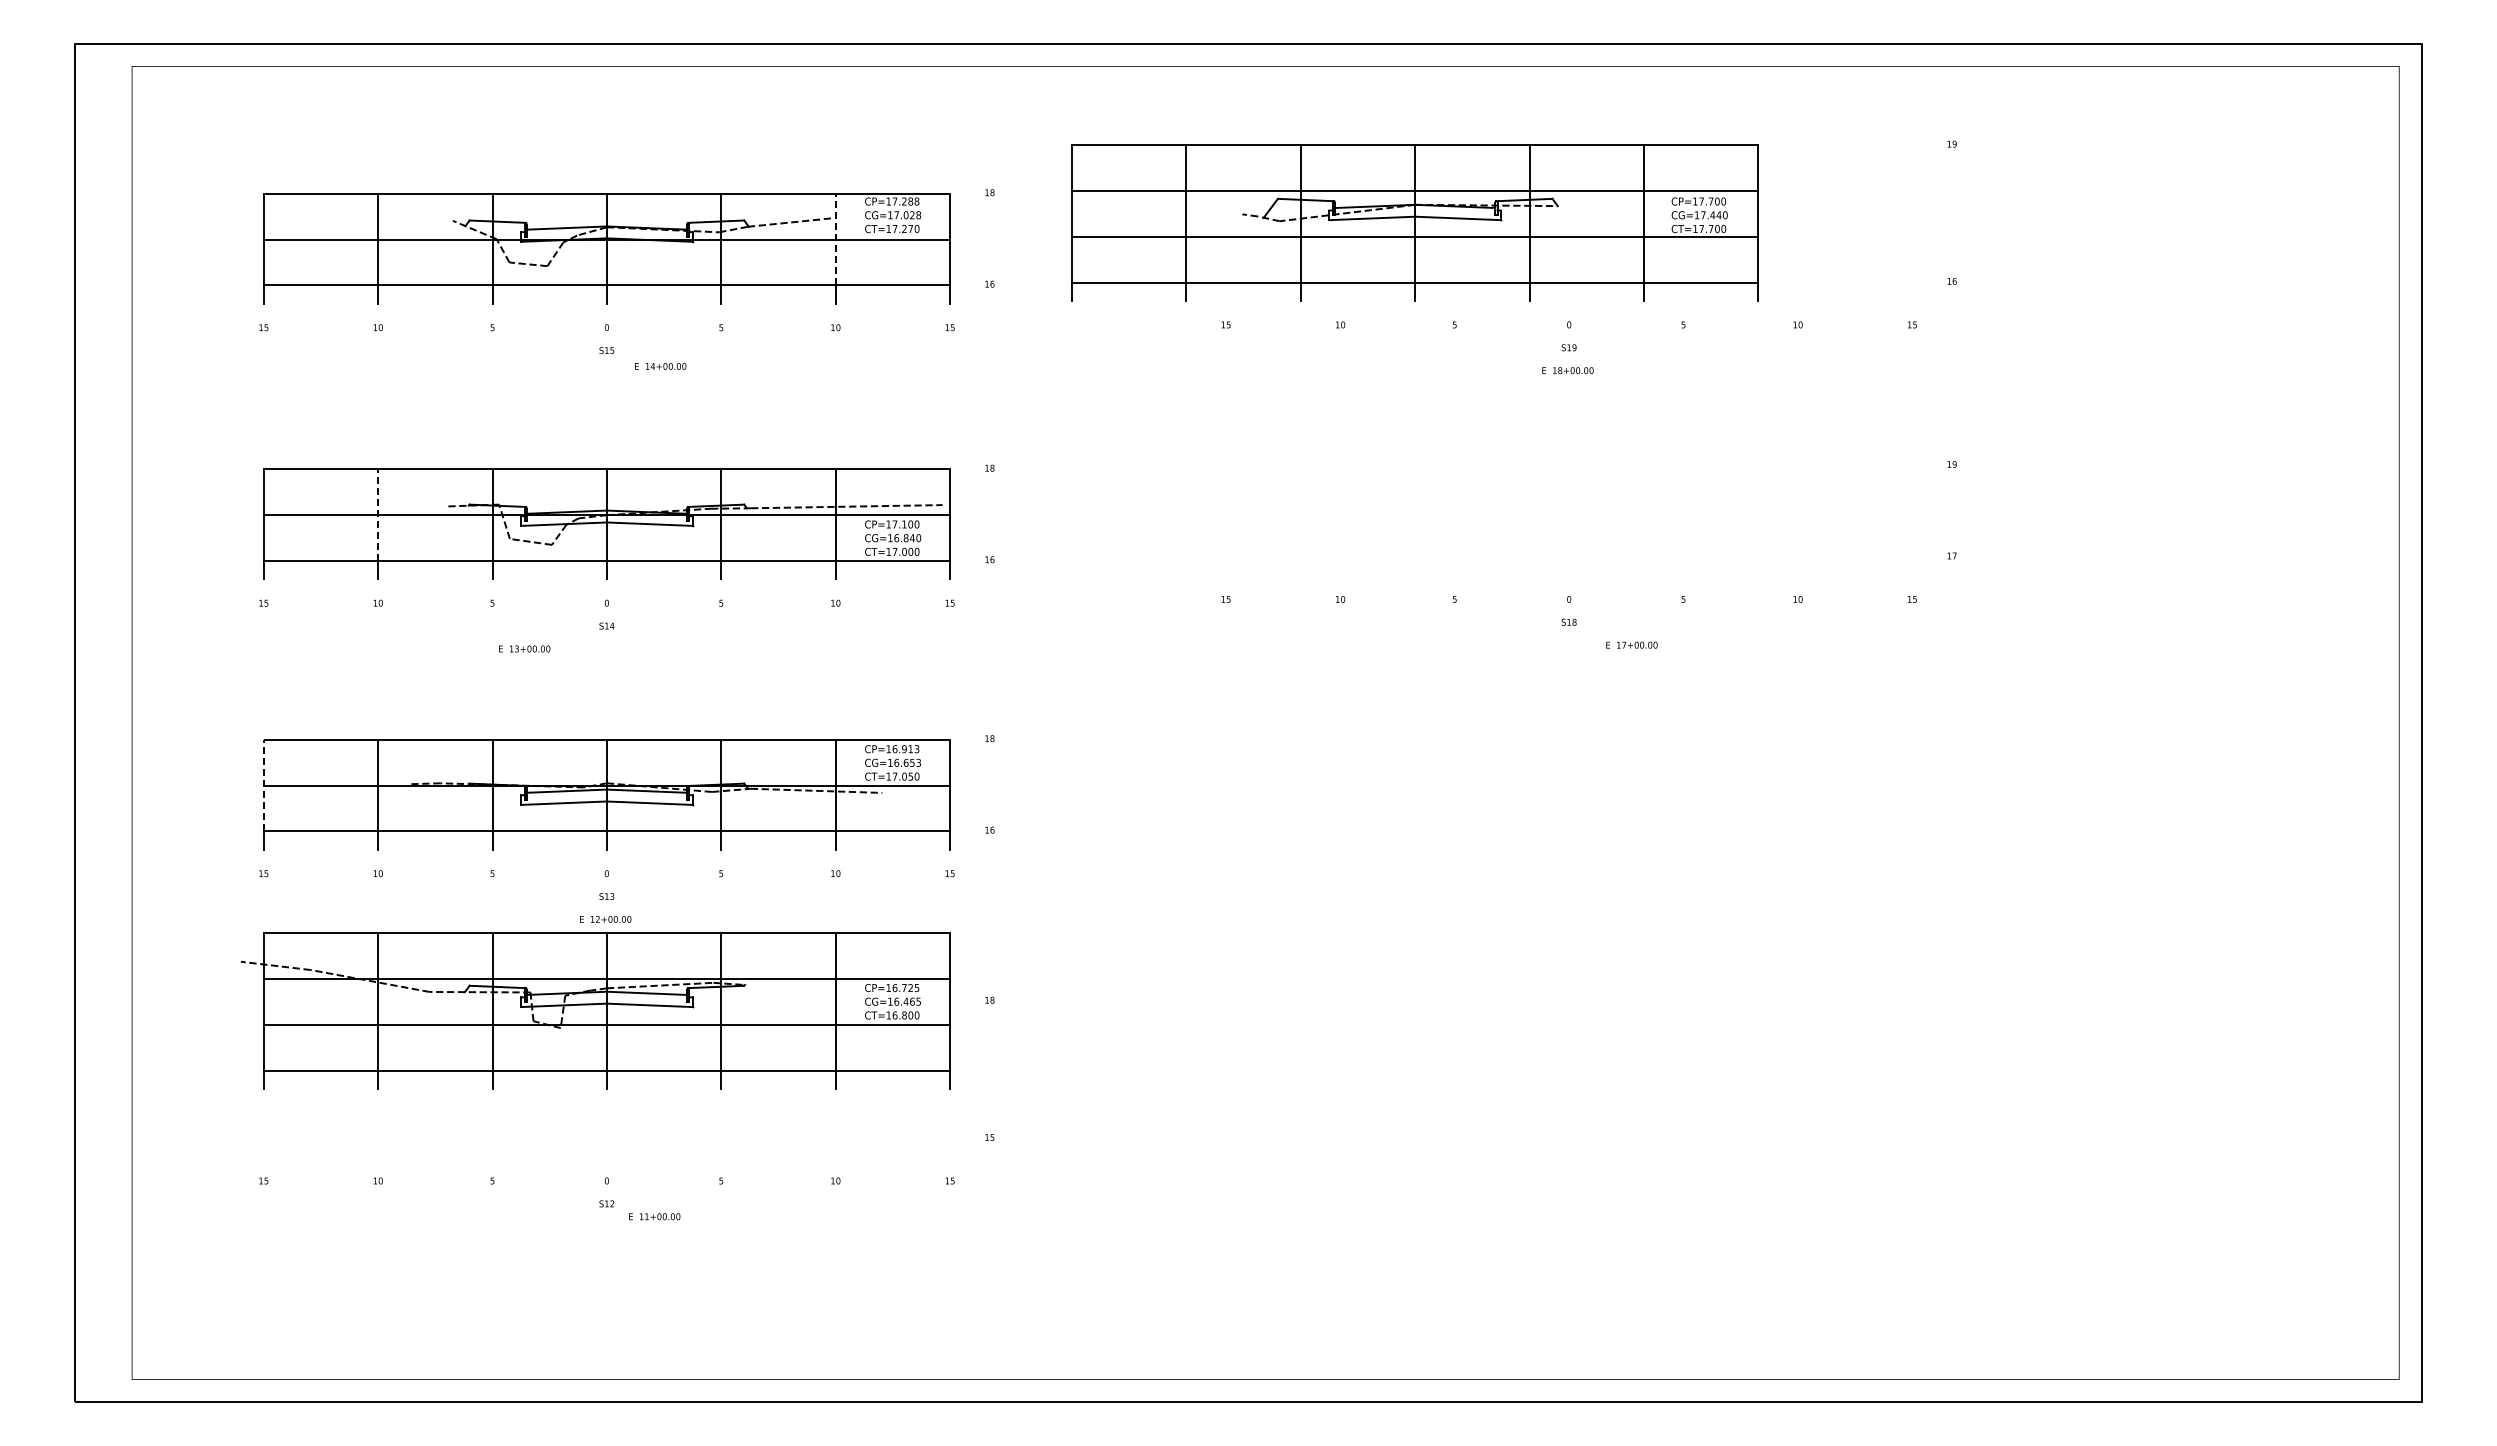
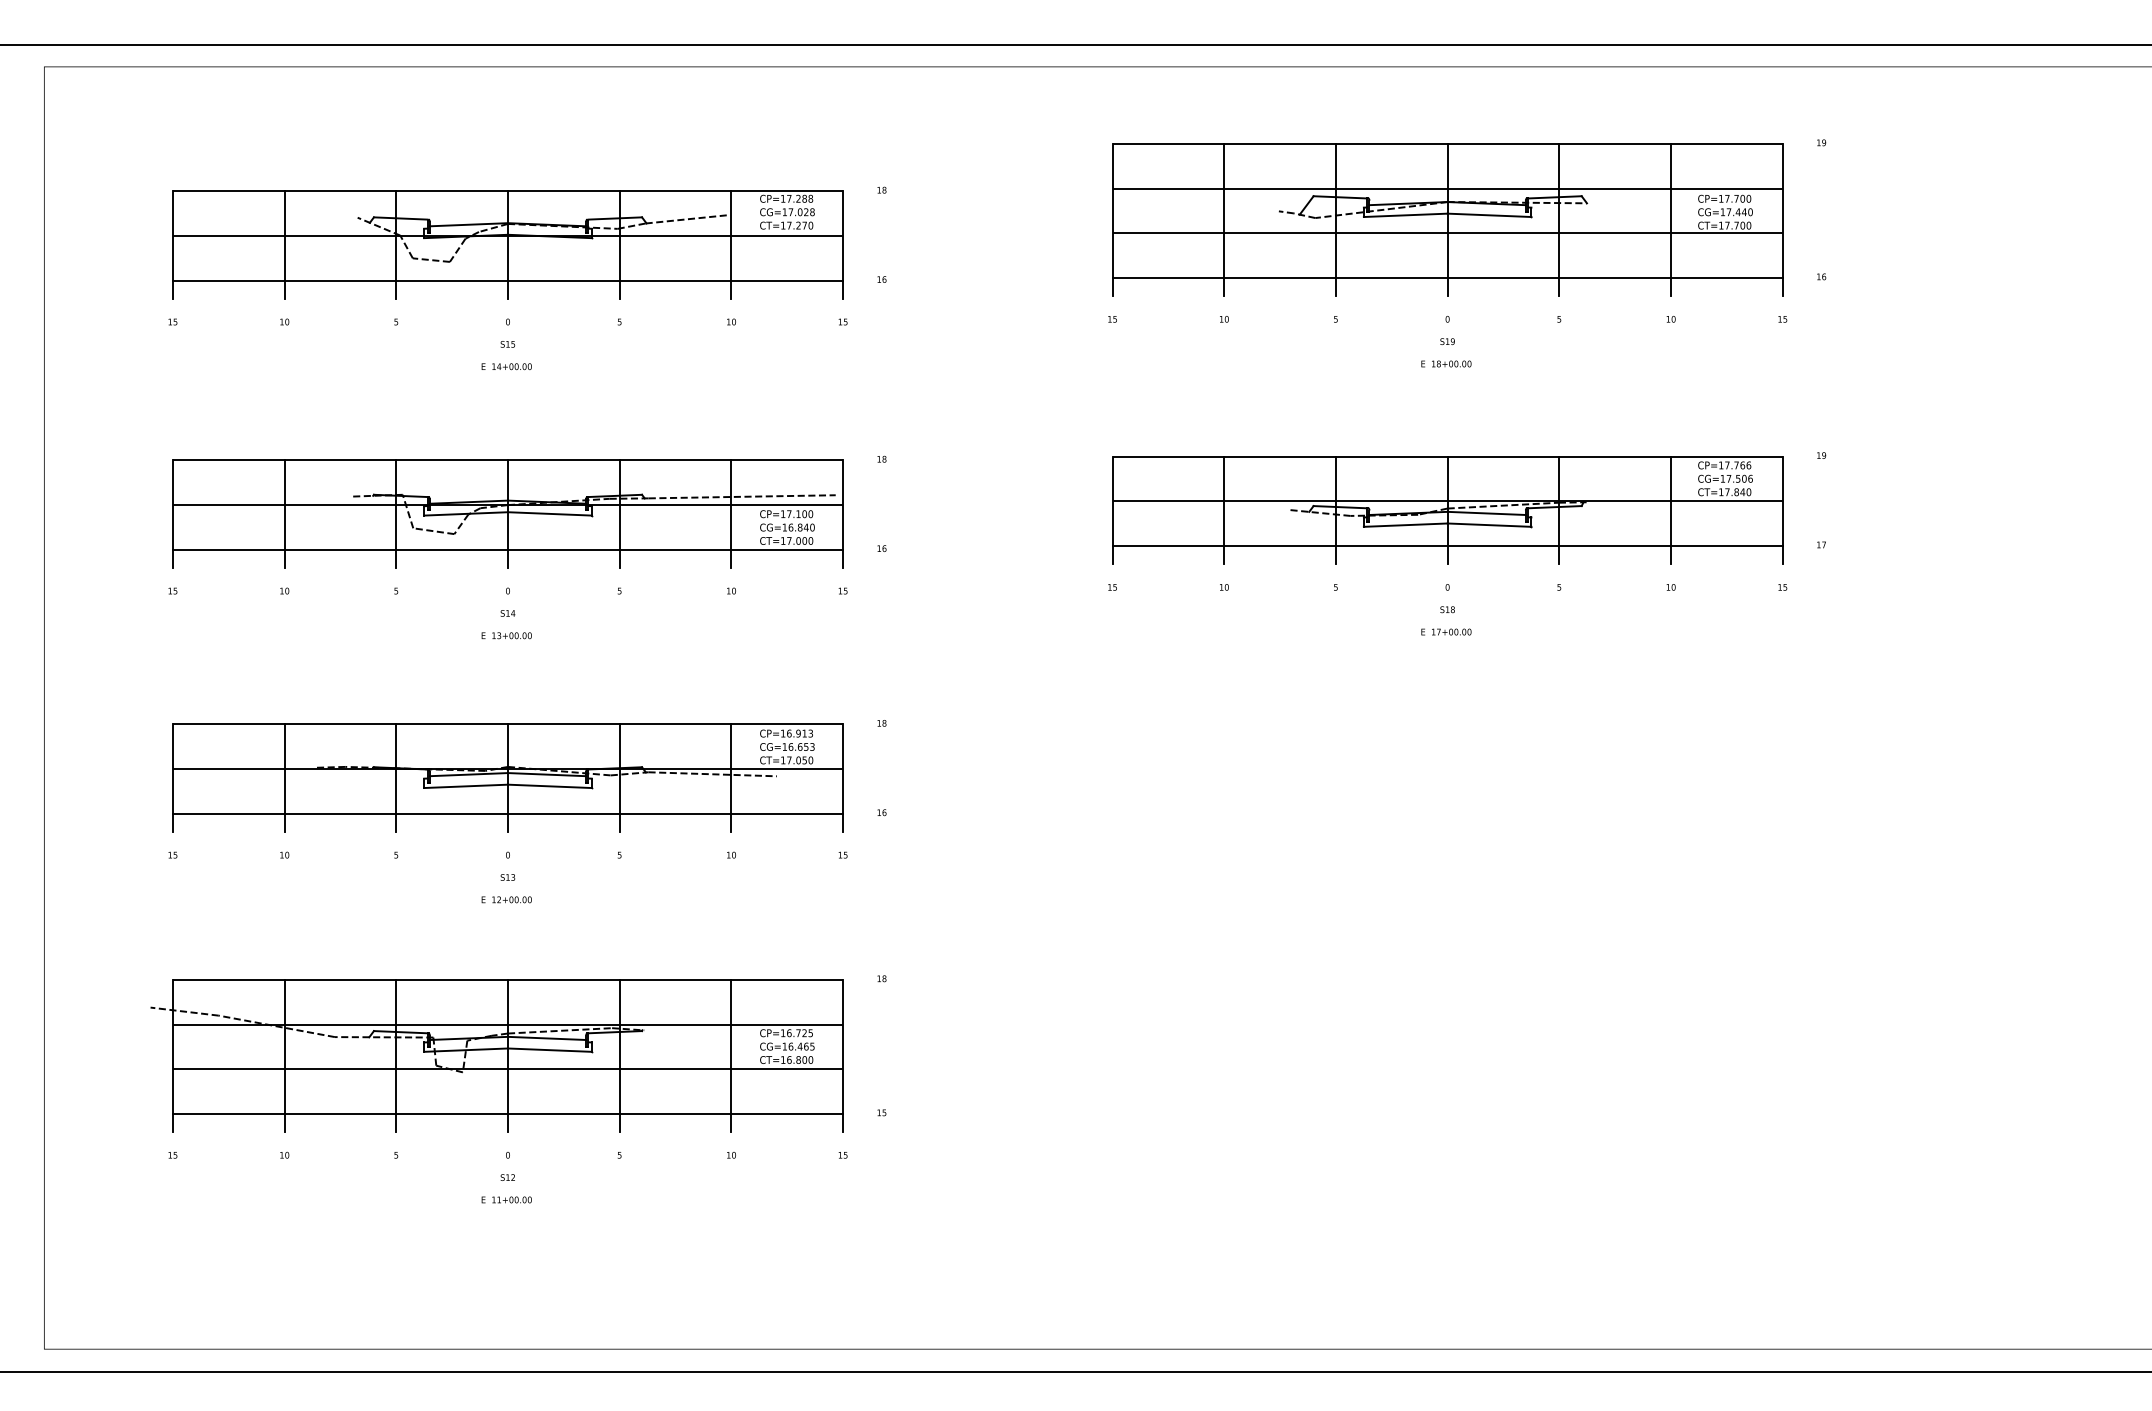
part: (1414, 222) -> (1446, 219), moved
line: (835, 239) -> (731, 235), dashed -> solid
text: (660, 366) -> (506, 366), moved
line: (378, 515) -> (284, 505), dashed -> solid
part: (1568, 520) -> (1446, 510), added
text: (1631, 644) -> (1445, 631), moved
text: (524, 648) -> (506, 635), moved
line: (263, 785) -> (172, 769), dashed -> solid
part: (595, 1010) -> (496, 1055), moved
text: (654, 1216) -> (506, 1199), moved

